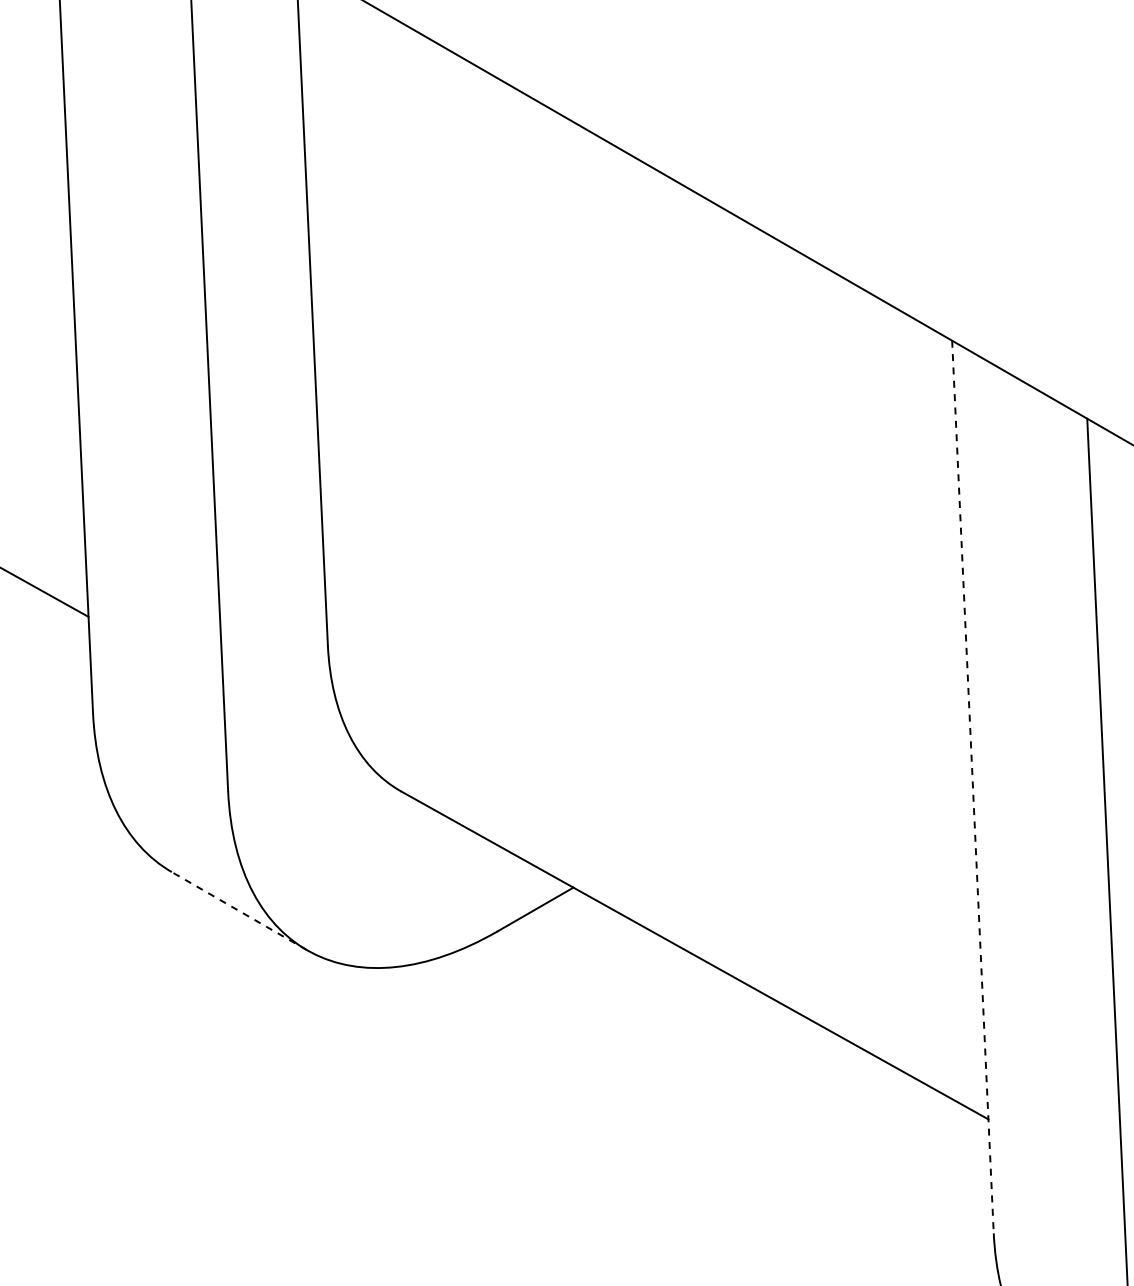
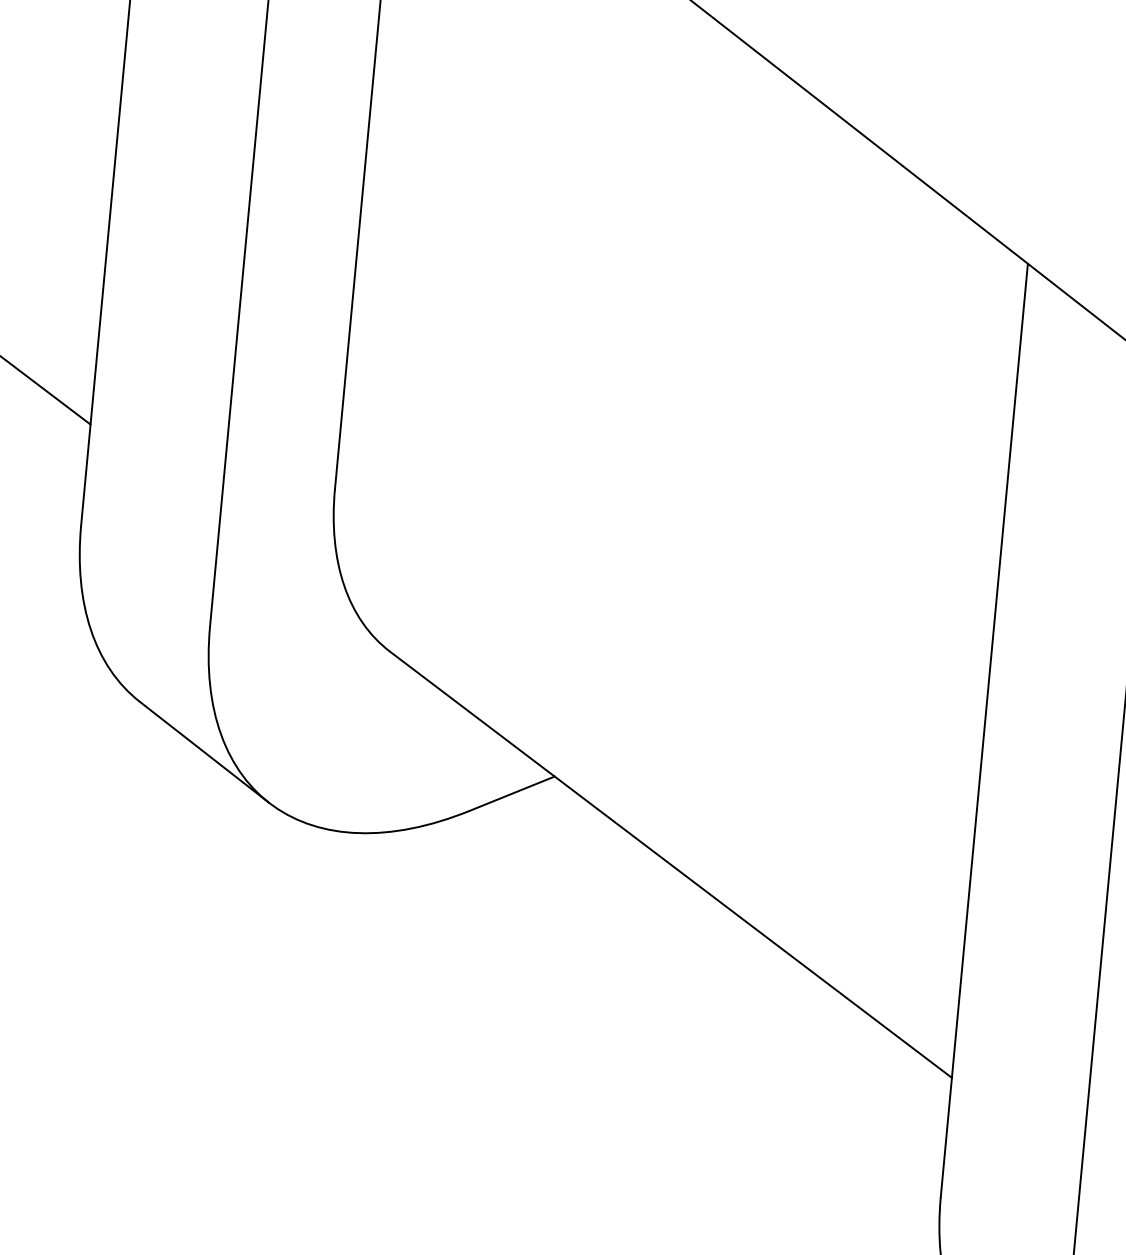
line: (972, 786) -> (983, 729), dashed -> solid
line: (239, 911) -> (204, 752), dashed -> solid

